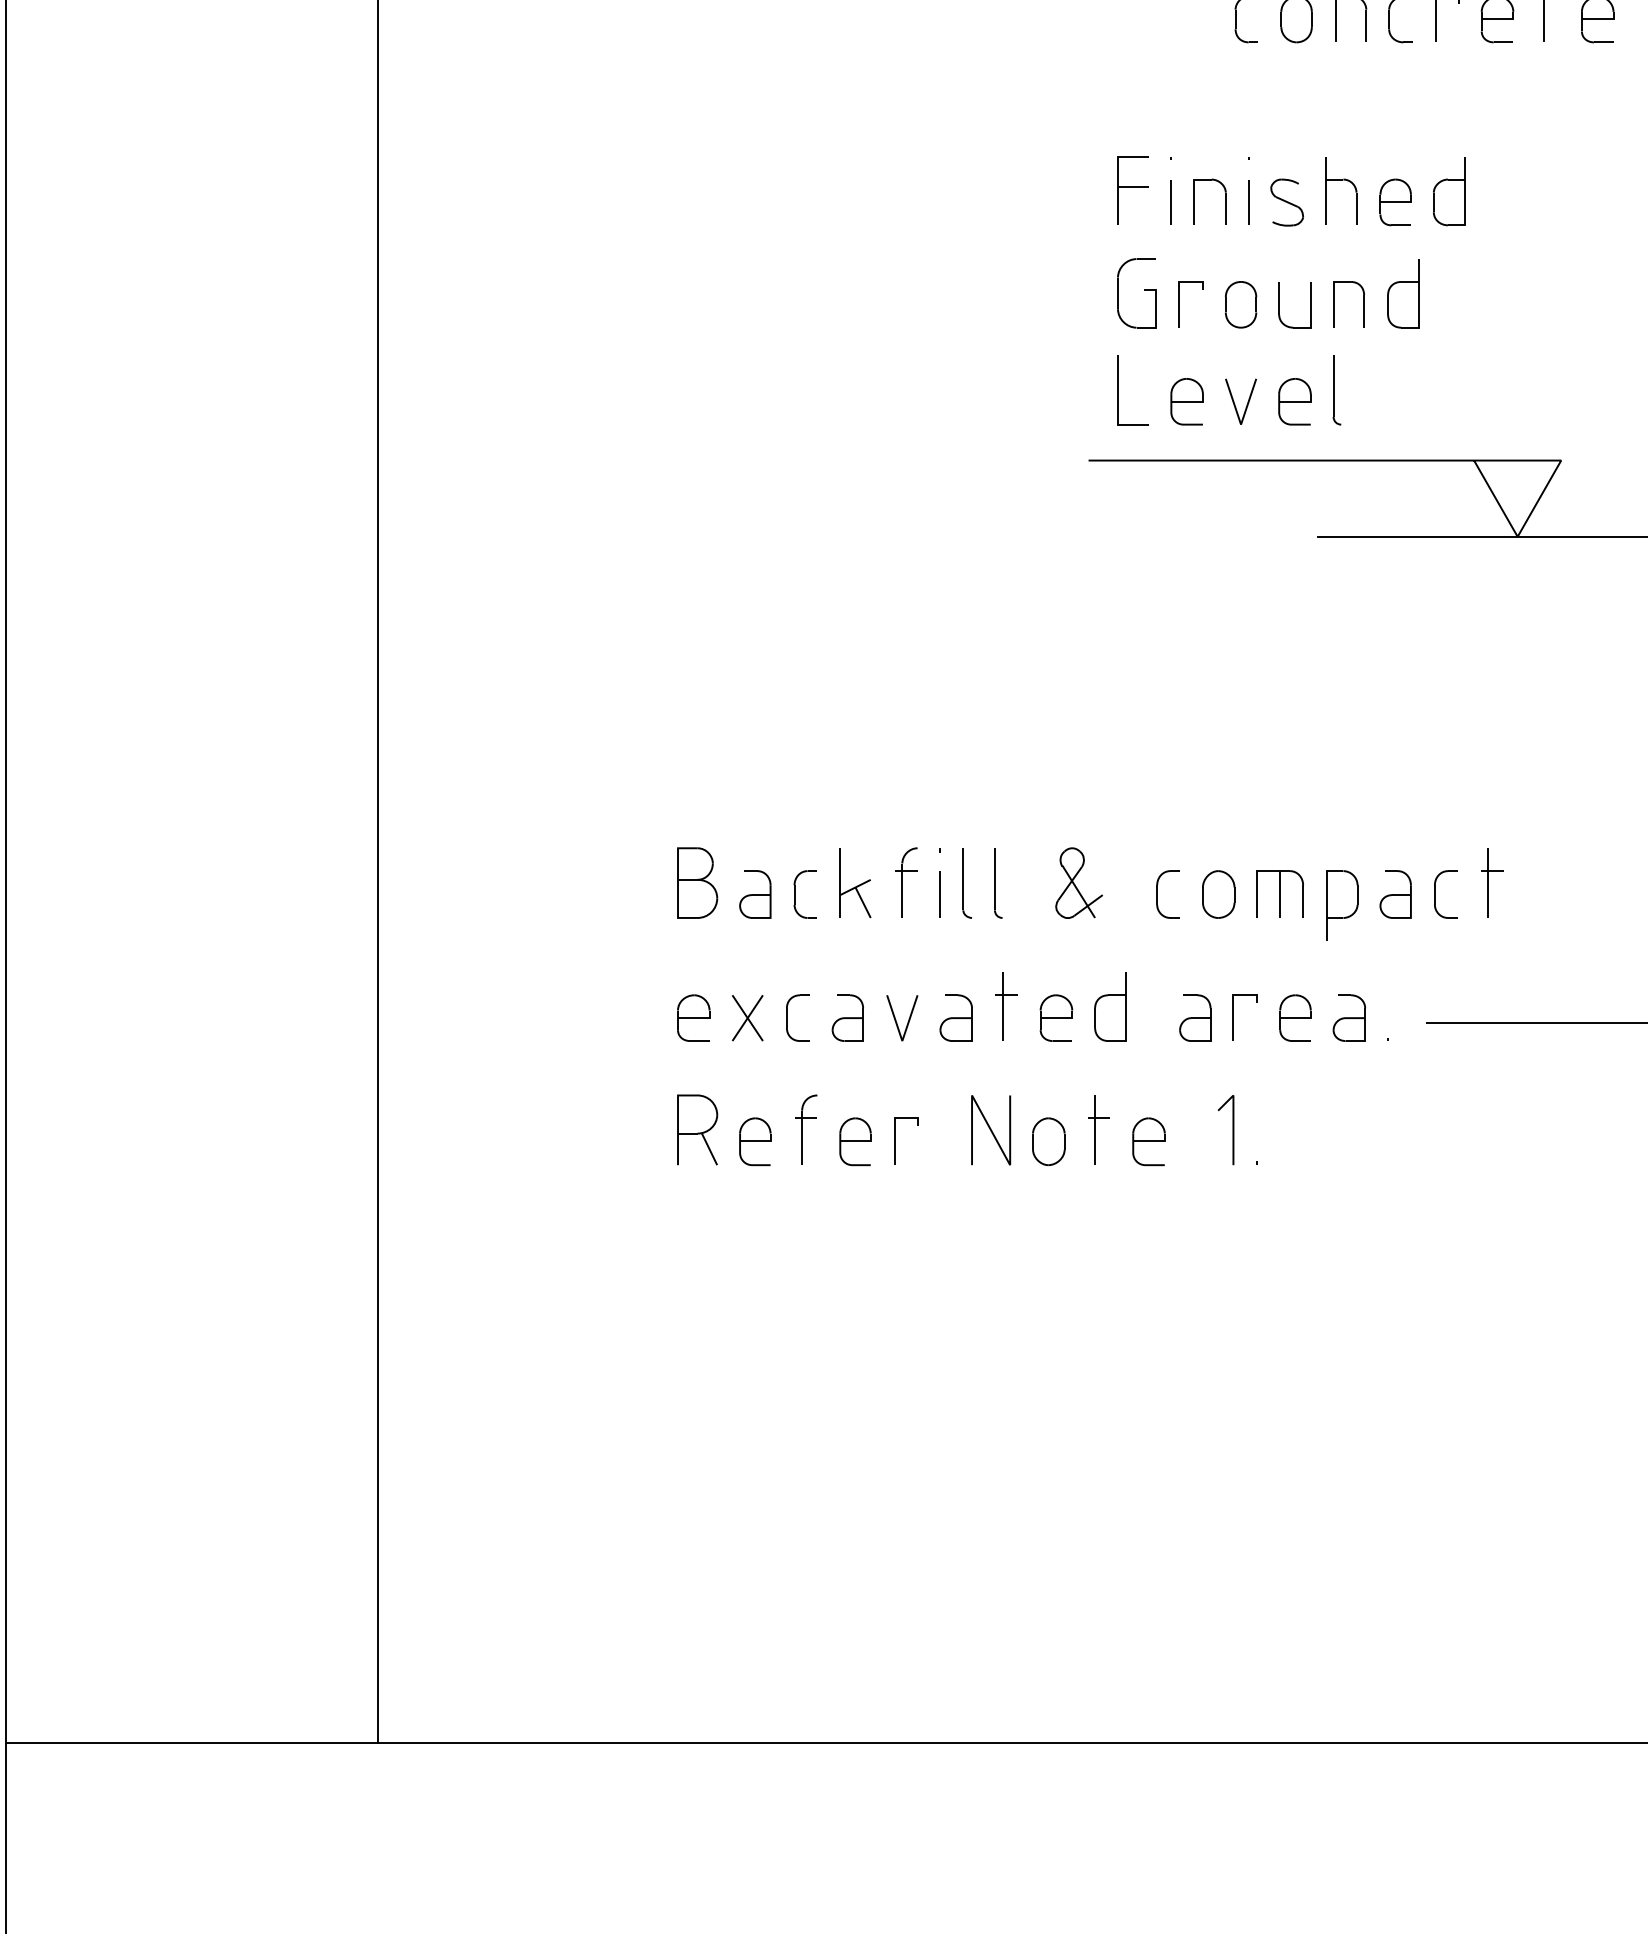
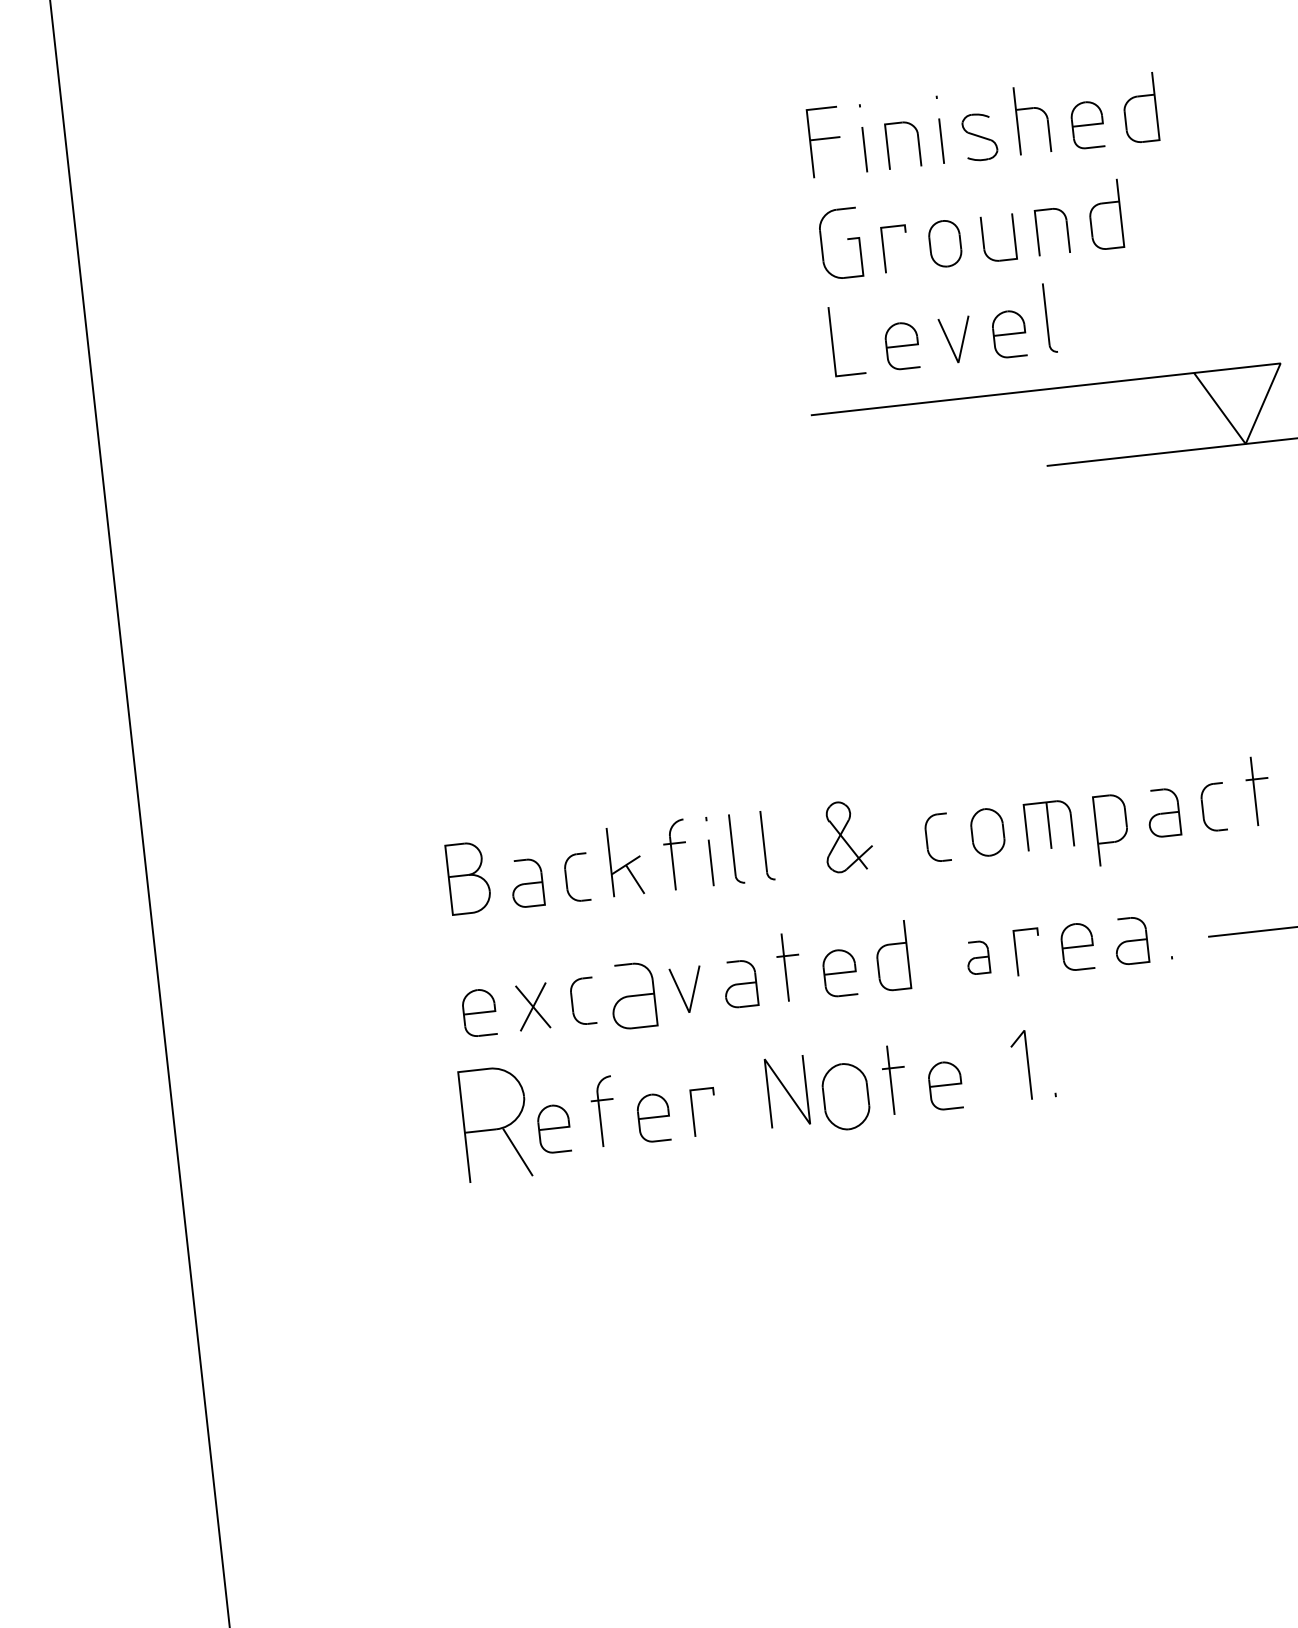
part: (847, 1017) -> (632, 995), size x1.4
part: (1195, 1017) -> (978, 957), size x0.7
part: (697, 1129) -> (495, 1123), size x1.6
part: (1048, 1141) -> (845, 1096), size x1.4

